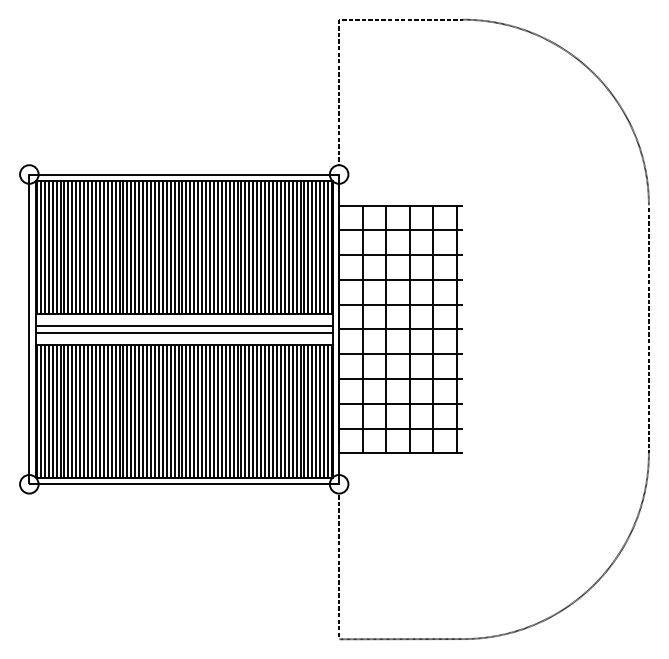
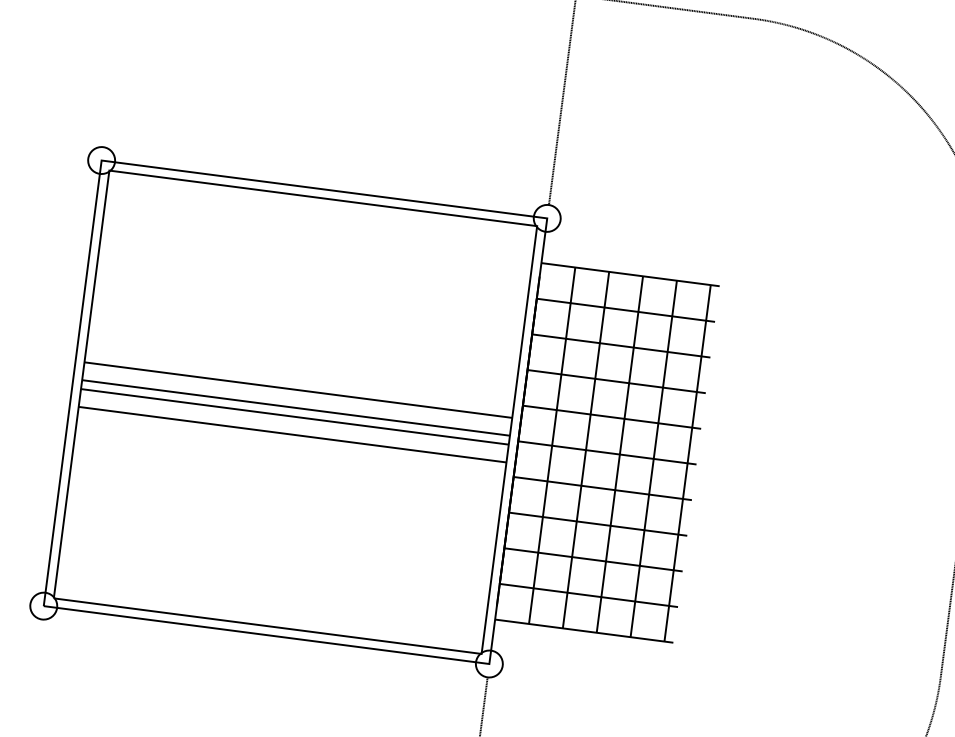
hatch: (183, 247) -> (309, 294), removed
hatch: (183, 411) -> (279, 530), removed

